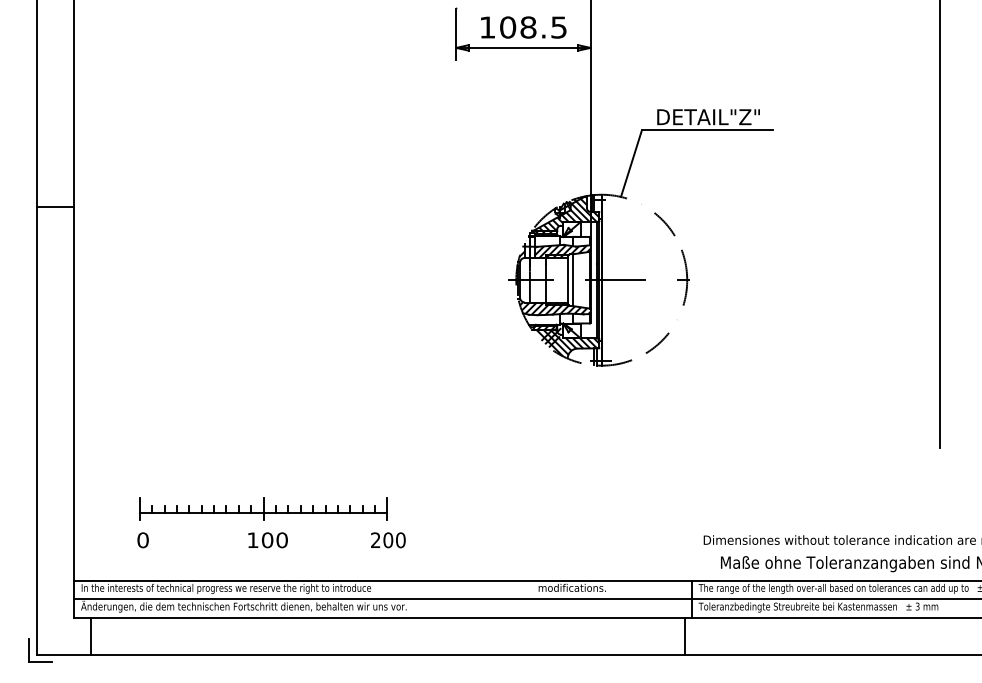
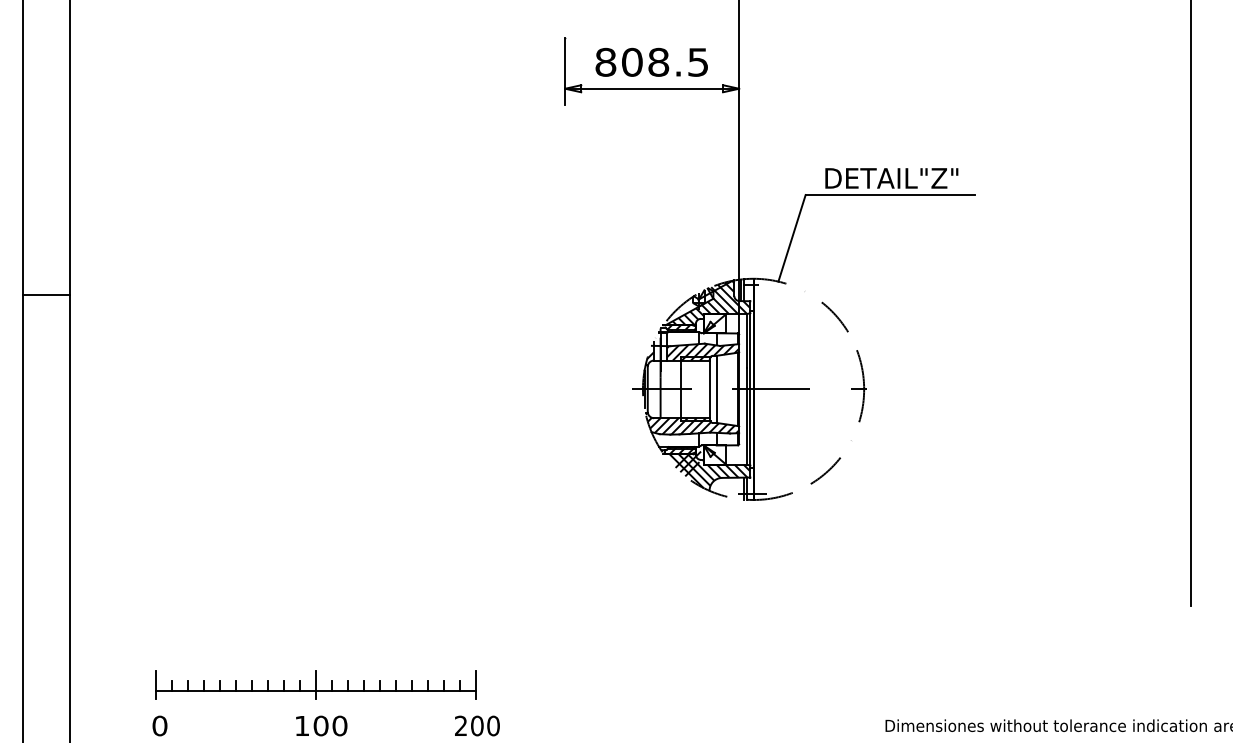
text: (487, 27) -> (605, 62), 108.5 -> 808.5

